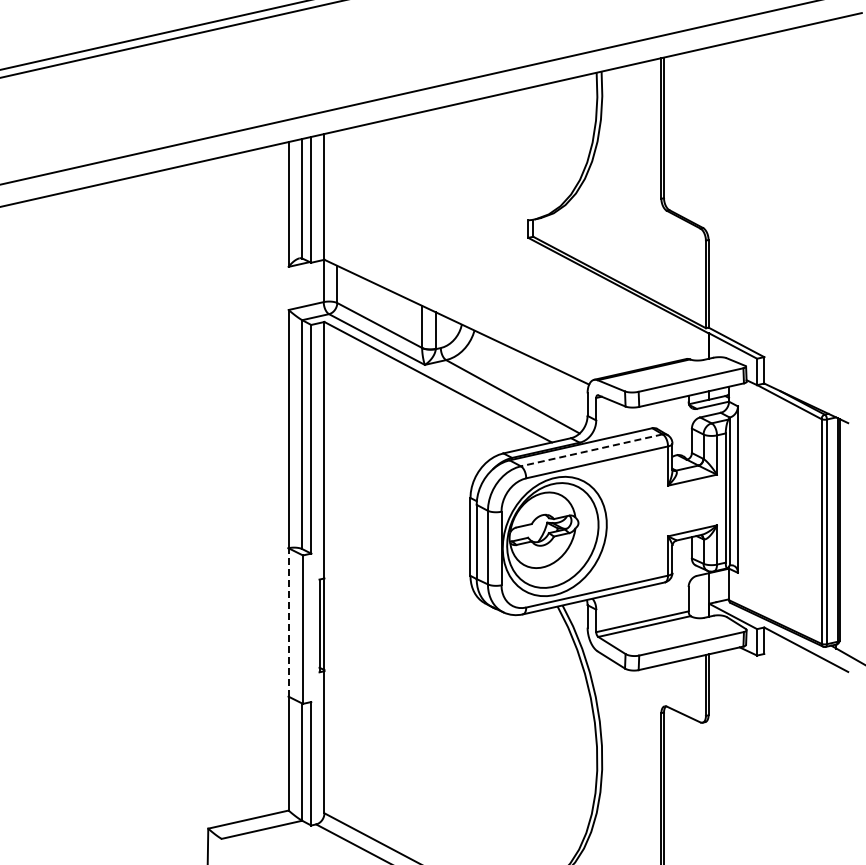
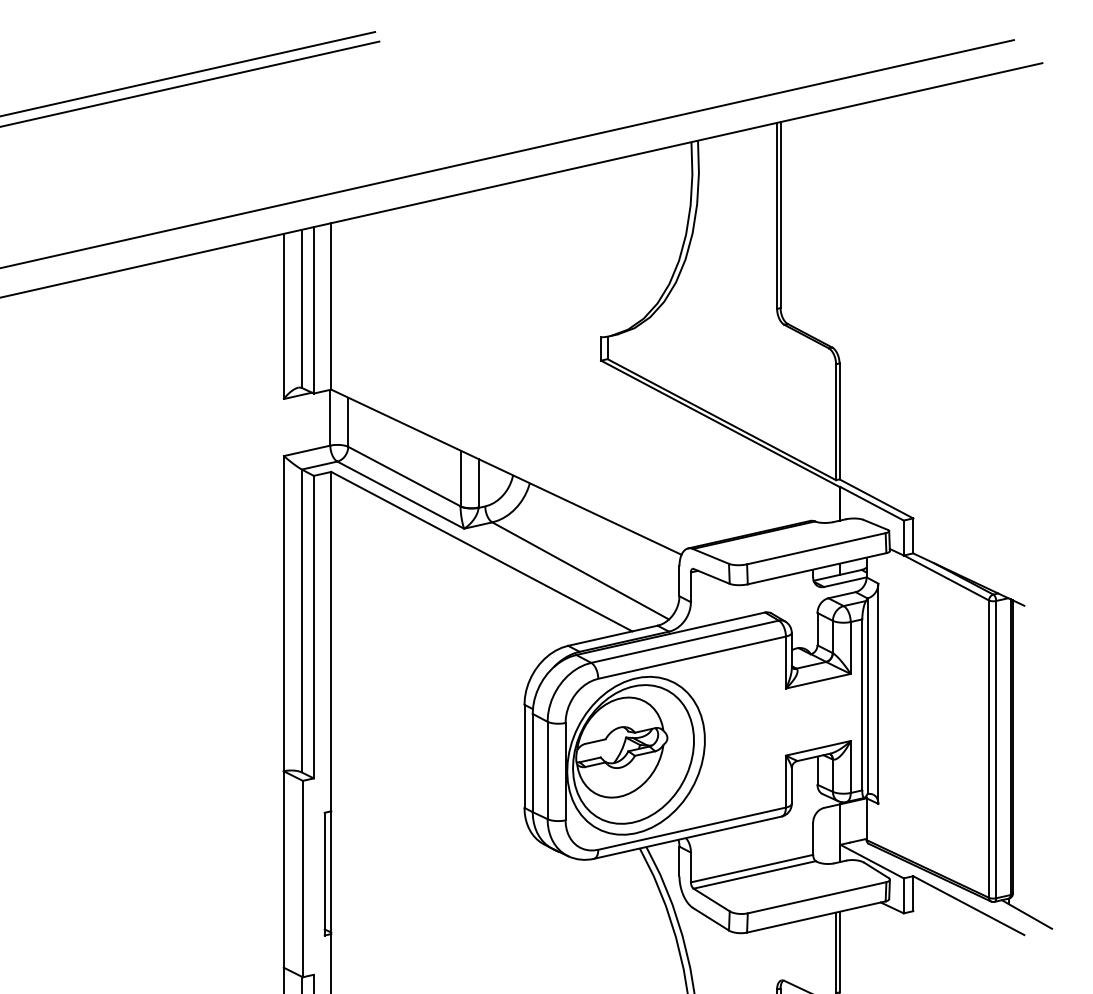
line: (591, 450) -> (684, 641), dashed -> solid
line: (288, 621) -> (283, 868), dashed -> solid

